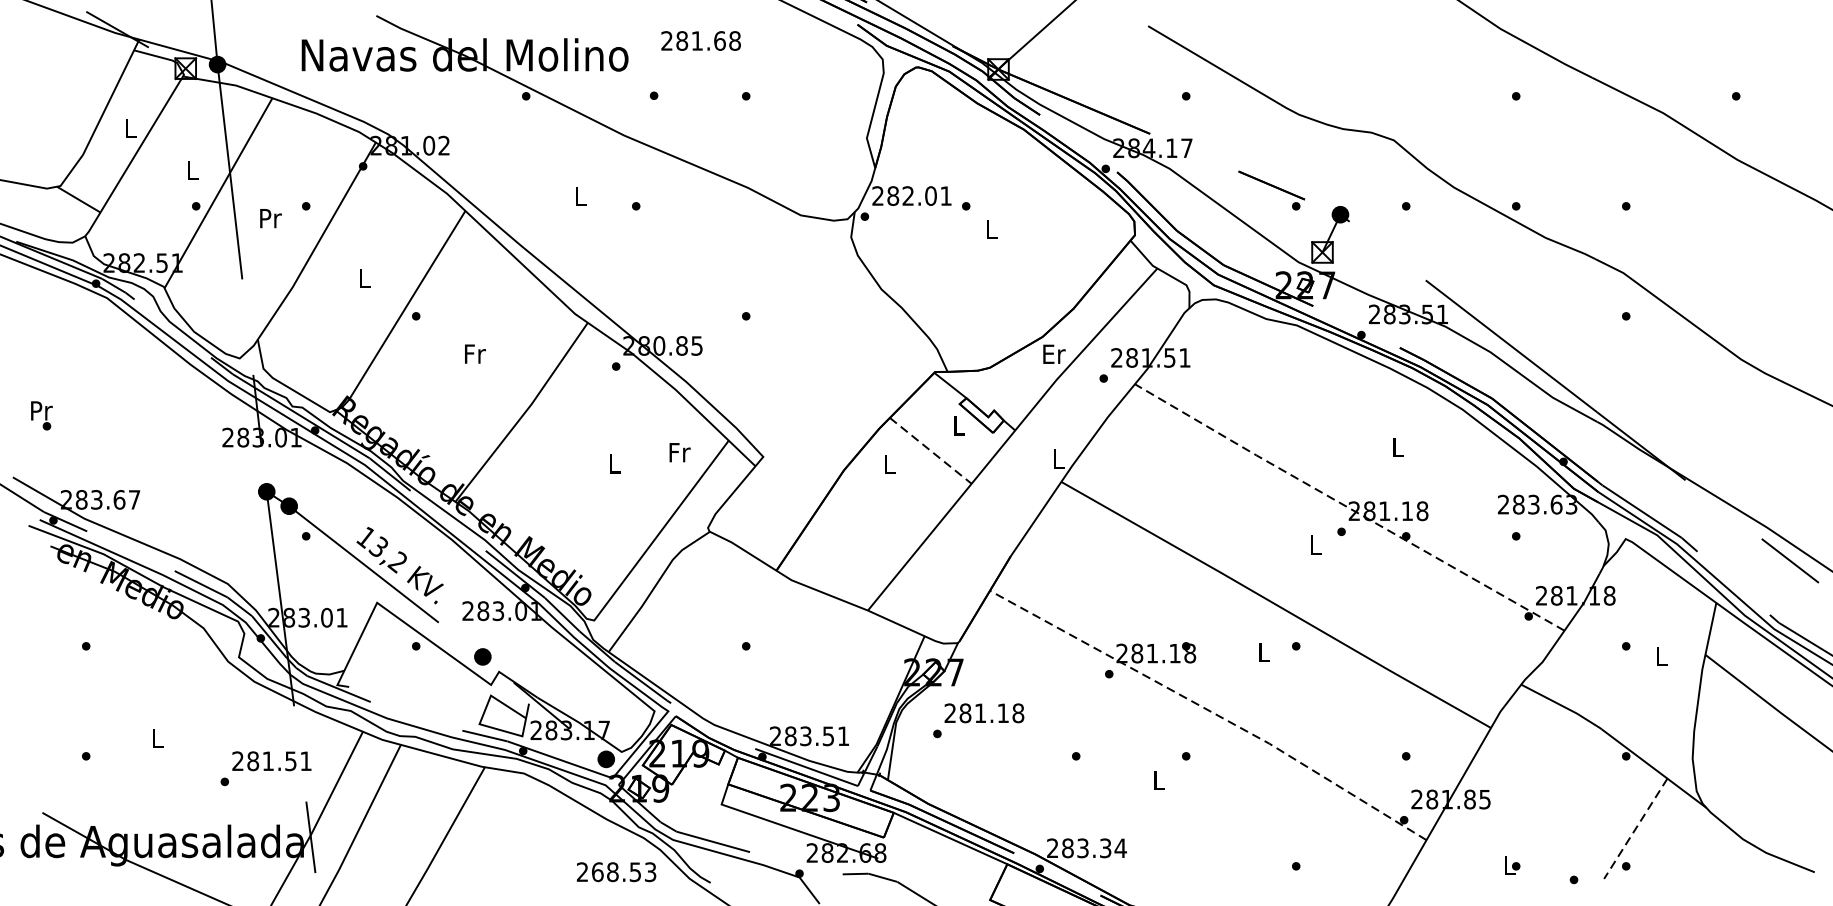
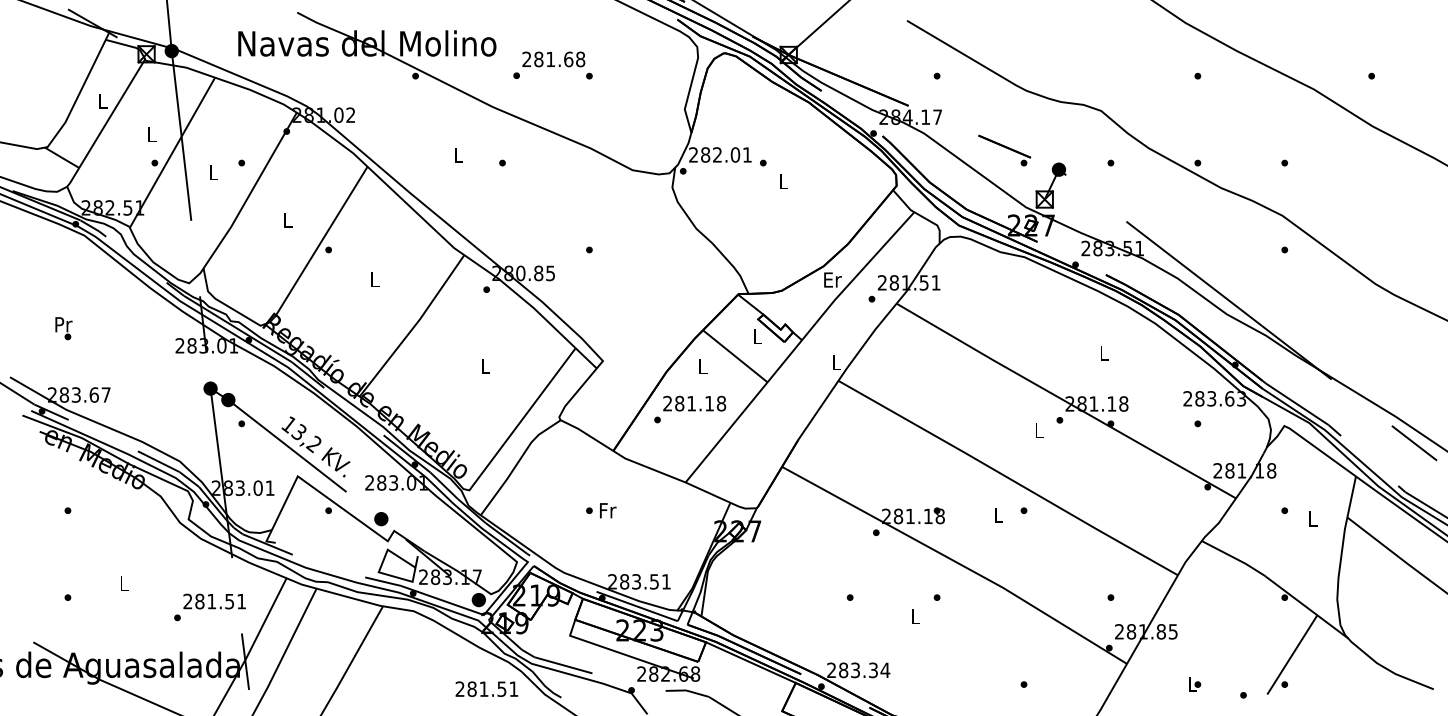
text: (700, 41) -> (553, 59), moved
text: (270, 218) -> (213, 172), Pr -> L
text: (475, 353) -> (375, 279), Fr -> L
text: (41, 415) -> (63, 328), moved
line: (931, 451) -> (735, 356), dashed -> solid
text: (680, 452) -> (608, 510), moved
line: (1348, 508) -> (1065, 401), dashed -> solid
line: (1210, 711) -> (956, 562), dashed -> solid
text: (979, 720) -> (690, 409), moved
line: (1635, 828) -> (1292, 654), dashed -> solid
text: (623, 871) -> (492, 688), 268.53 -> 281.51

